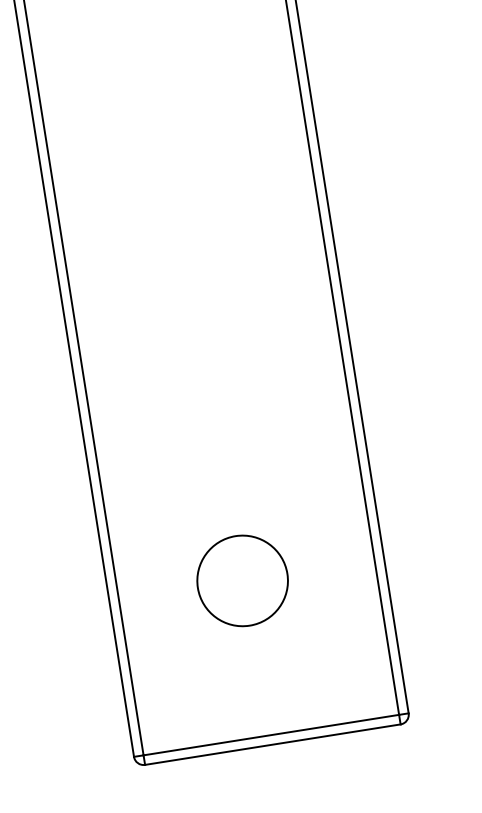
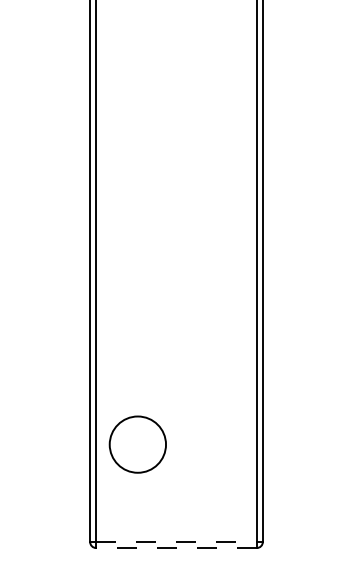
circle: (242, 580) -> (137, 444), moved
line: (271, 735) -> (176, 542), solid -> dashed
line: (272, 745) -> (176, 548), solid -> dashed

